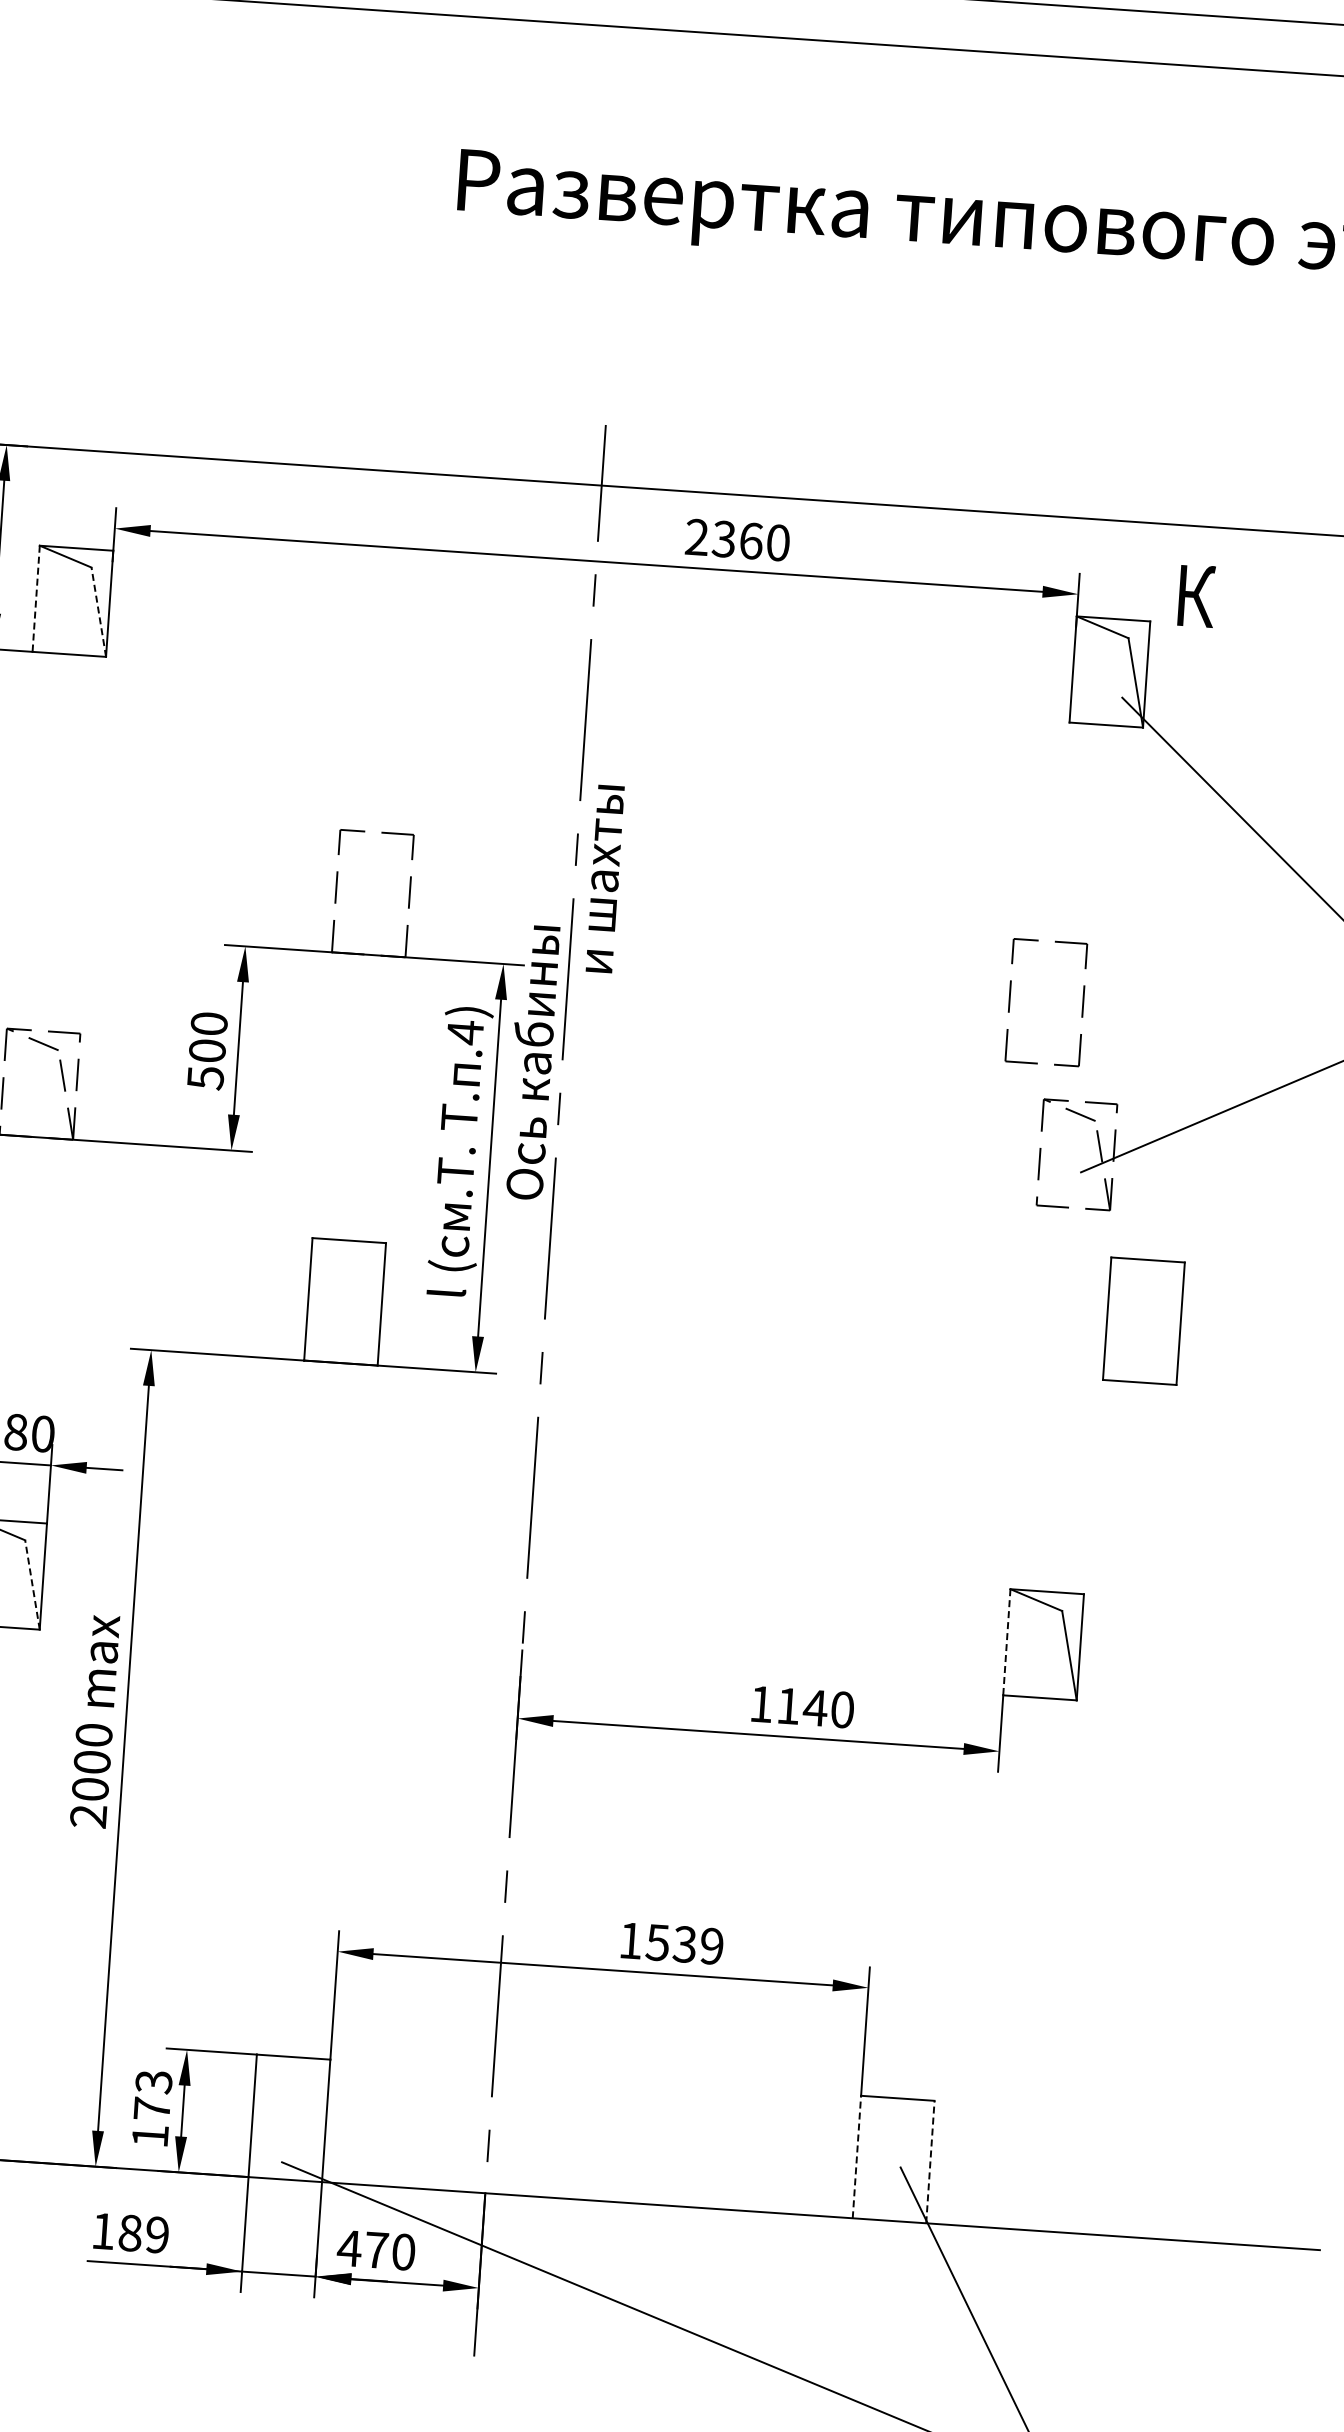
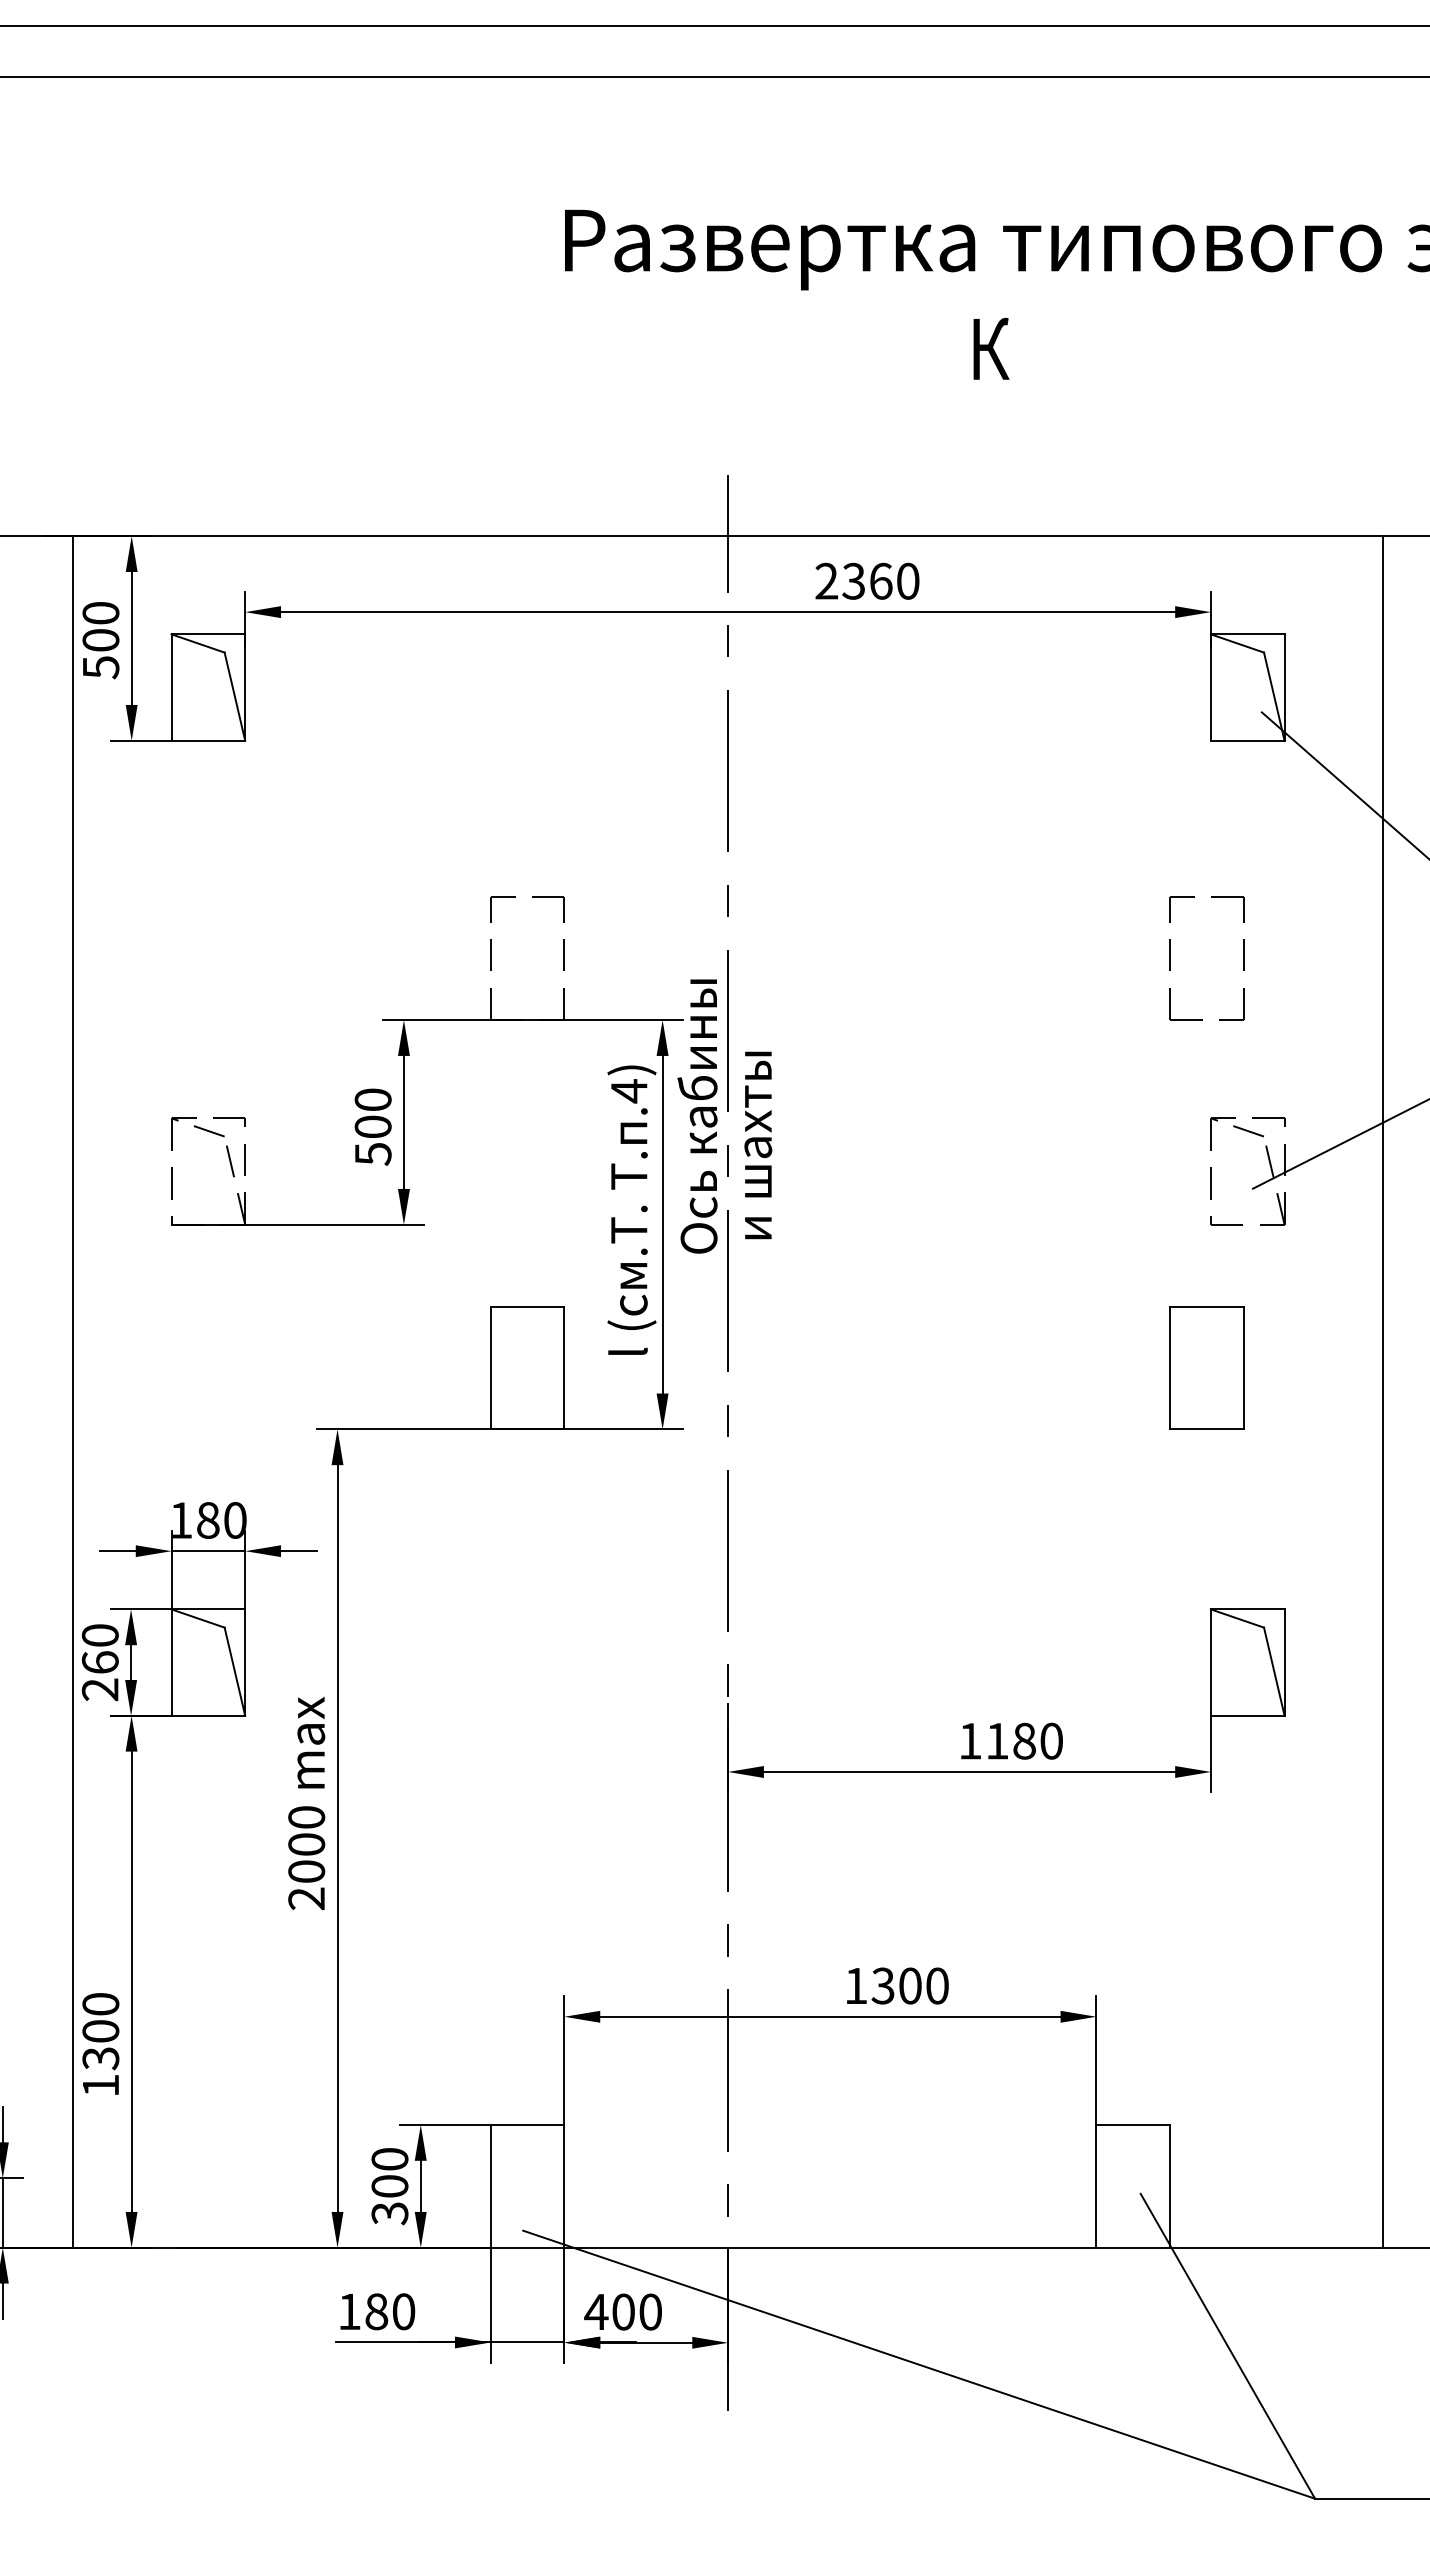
text: (1197, 595) -> (991, 348), moved
line: (36, 599) -> (171, 688), dashed -> solid
line: (98, 611) -> (234, 696), dashed -> solid
text: (605, 879) -> (758, 1145), moved
part: (1010, 999) -> (1170, 958), moved
part: (1143, 1320) -> (1206, 1367), moved
line: (1196, 1383) -> (1382, 1391), added
line: (32, 1584) -> (234, 1671), dashed -> solid
line: (1006, 1643) -> (1210, 1663), dashed -> solid
text: (815, 1707) -> (1024, 1740), 1140 -> 1180
text: (684, 1943) -> (909, 1985), 1539 -> 1300
text: (151, 2109) -> (389, 2186), 173 -> 300
line: (857, 2156) -> (1096, 2185), dashed -> solid
line: (930, 2161) -> (1170, 2185), dashed -> solid
text: (157, 2234) -> (403, 2311), 189 -> 180
text: (376, 2249) -> (623, 2311), 470 -> 400

